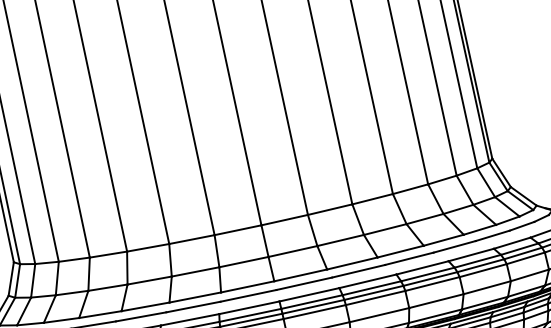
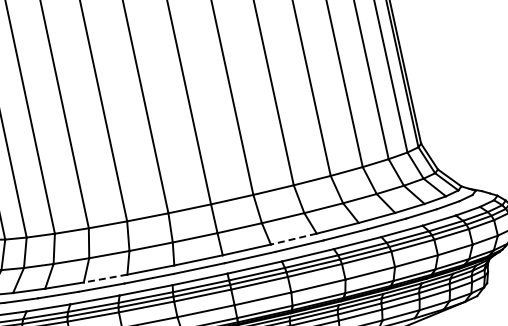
line: (352, 263) -> (293, 239), solid -> dashed
line: (145, 306) -> (105, 278), solid -> dashed

